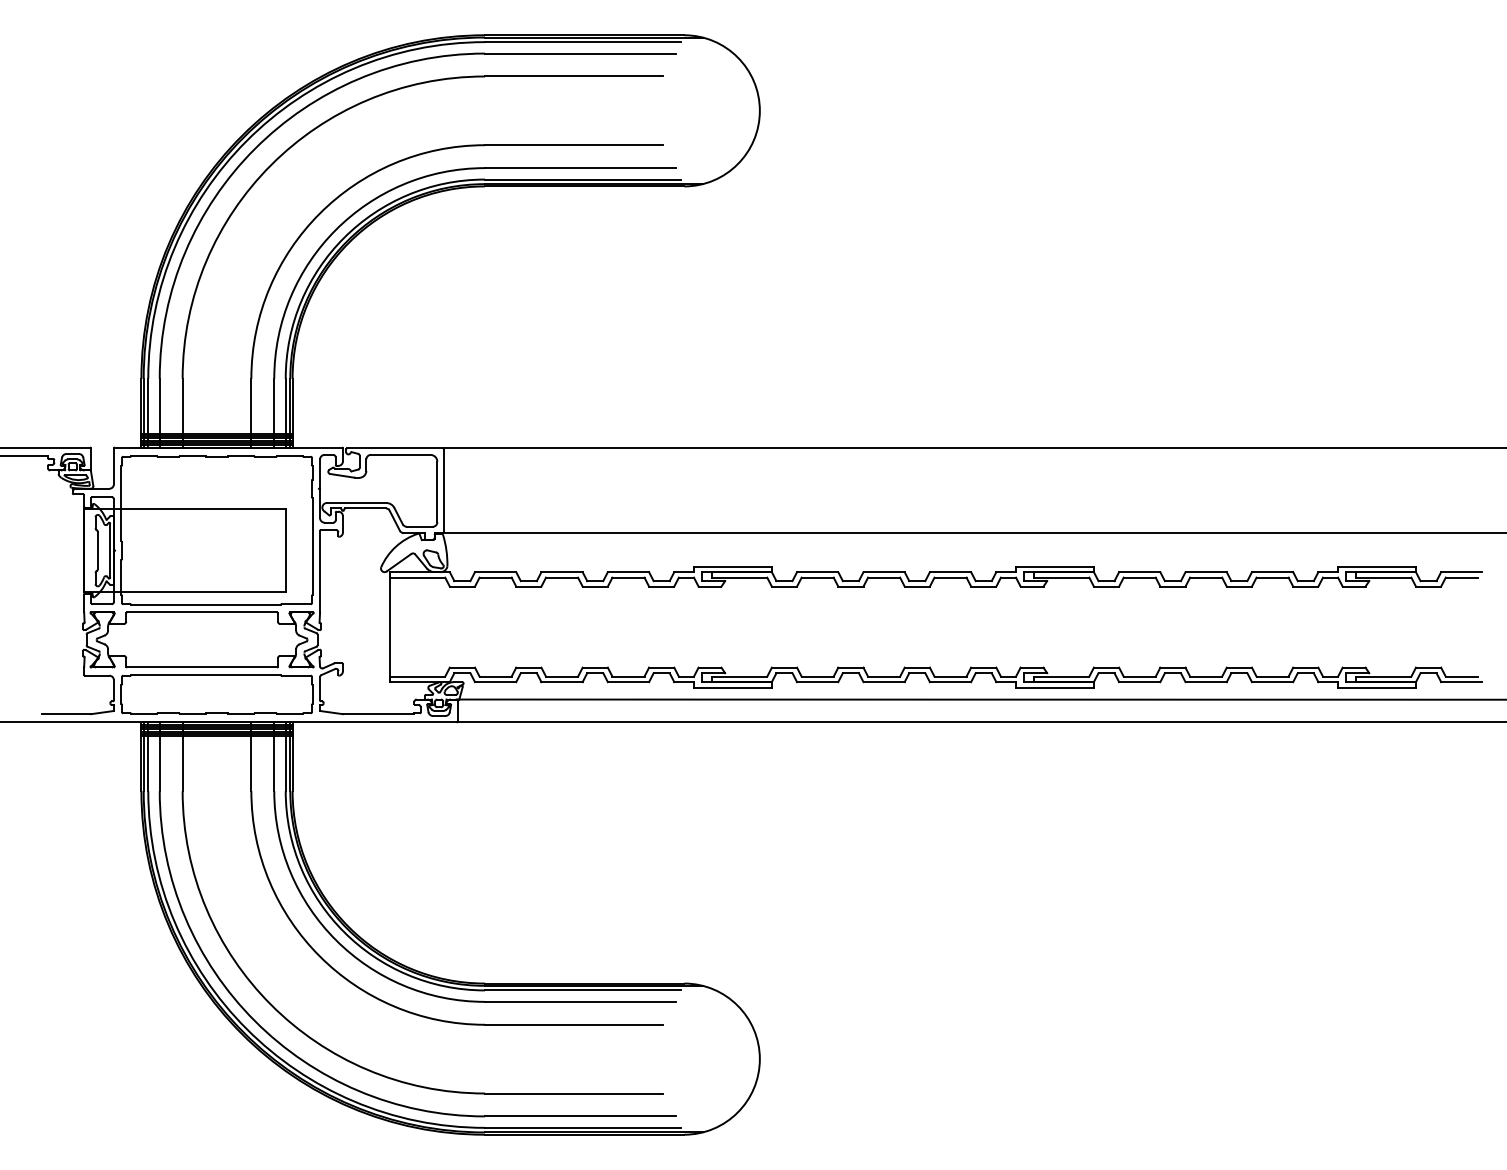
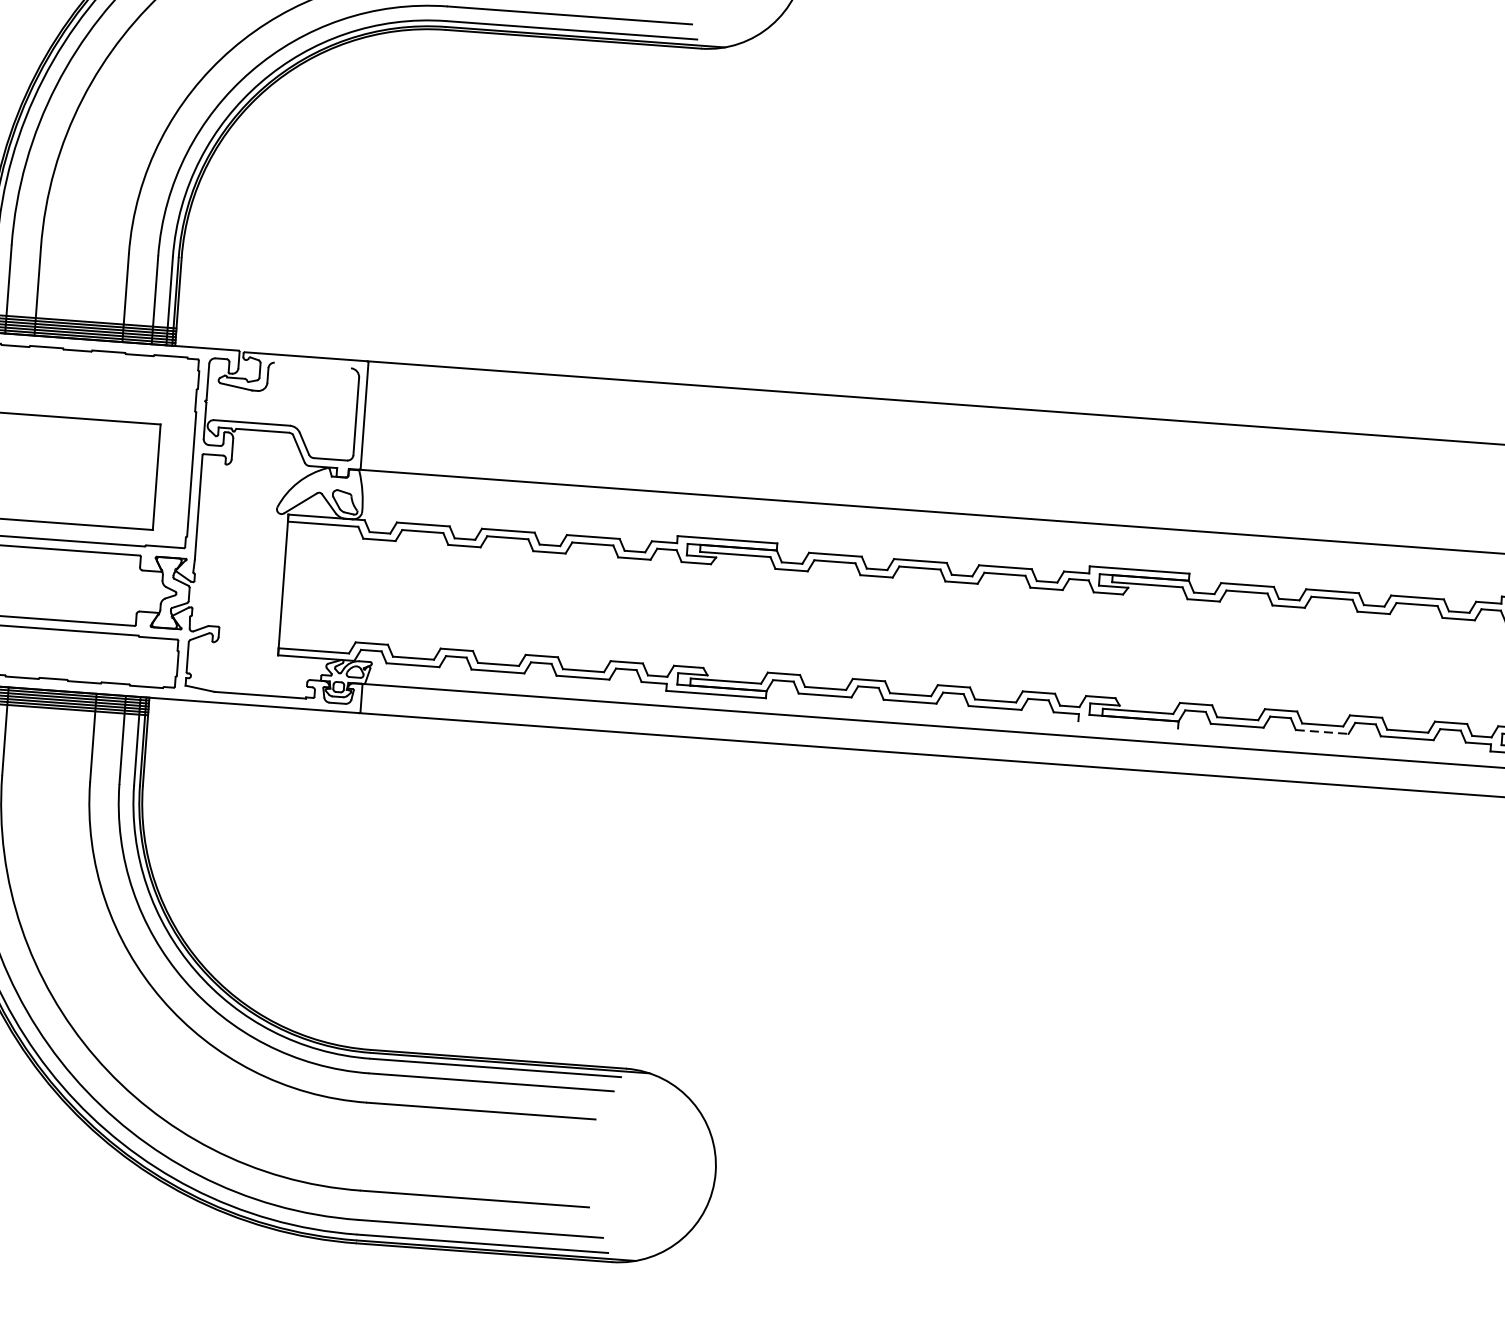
line: (400, 454) -> (312, 364), removed
line: (1206, 682) -> (1322, 732), solid -> dashed
line: (1054, 687) -> (1127, 724), removed

